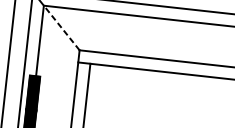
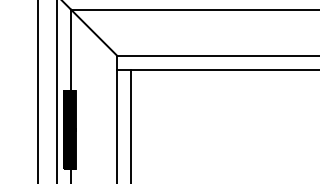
line: (62, 27) -> (94, 32), dashed -> solid

